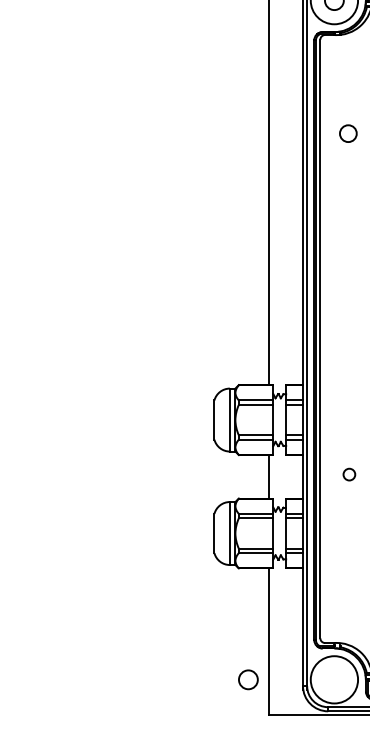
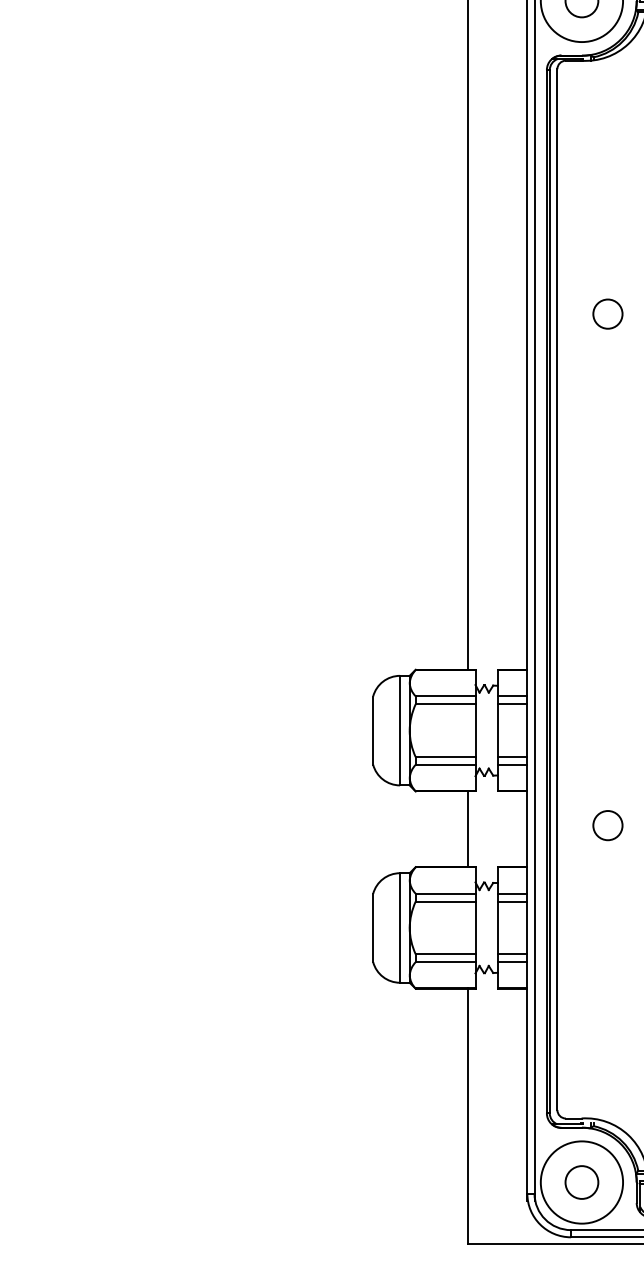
circle: (348, 133) -> (608, 313), moved
circle: (349, 474) -> (608, 825), size x1.43
circle: (248, 679) -> (582, 1181), moved

